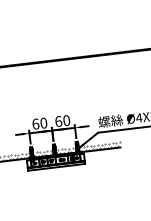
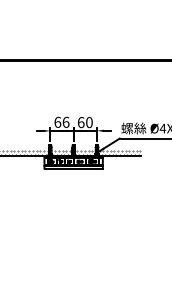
text: (43, 122) -> (65, 121), 60 -> 66

